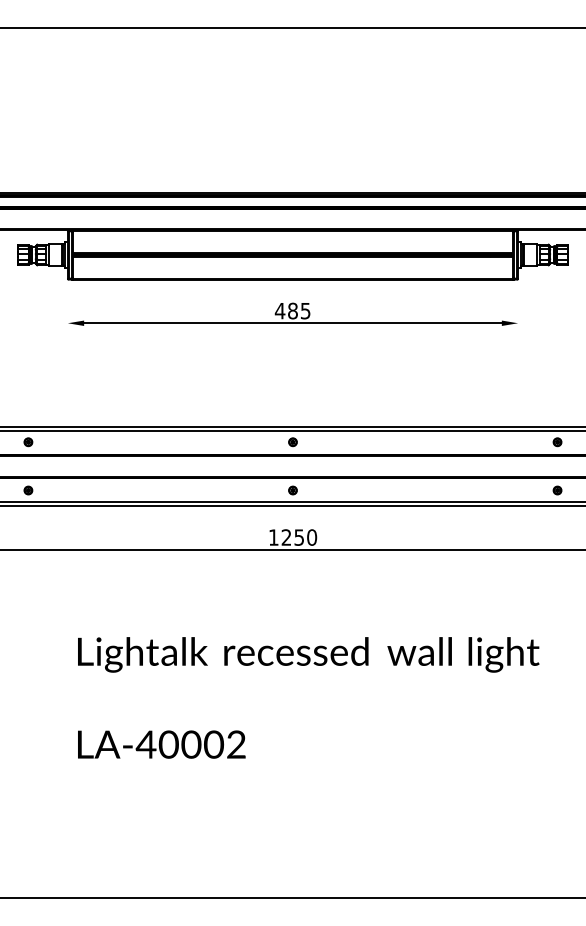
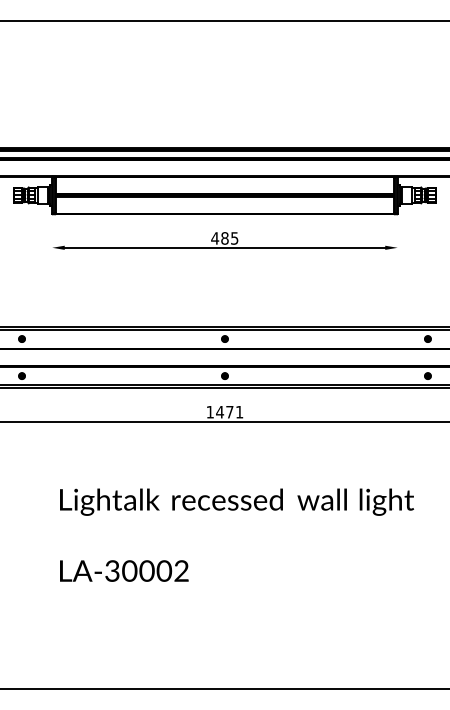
text: (299, 537) -> (229, 412), 1250 -> 1471
text: (145, 744) -> (111, 570), LA-40002 -> LA-30002

